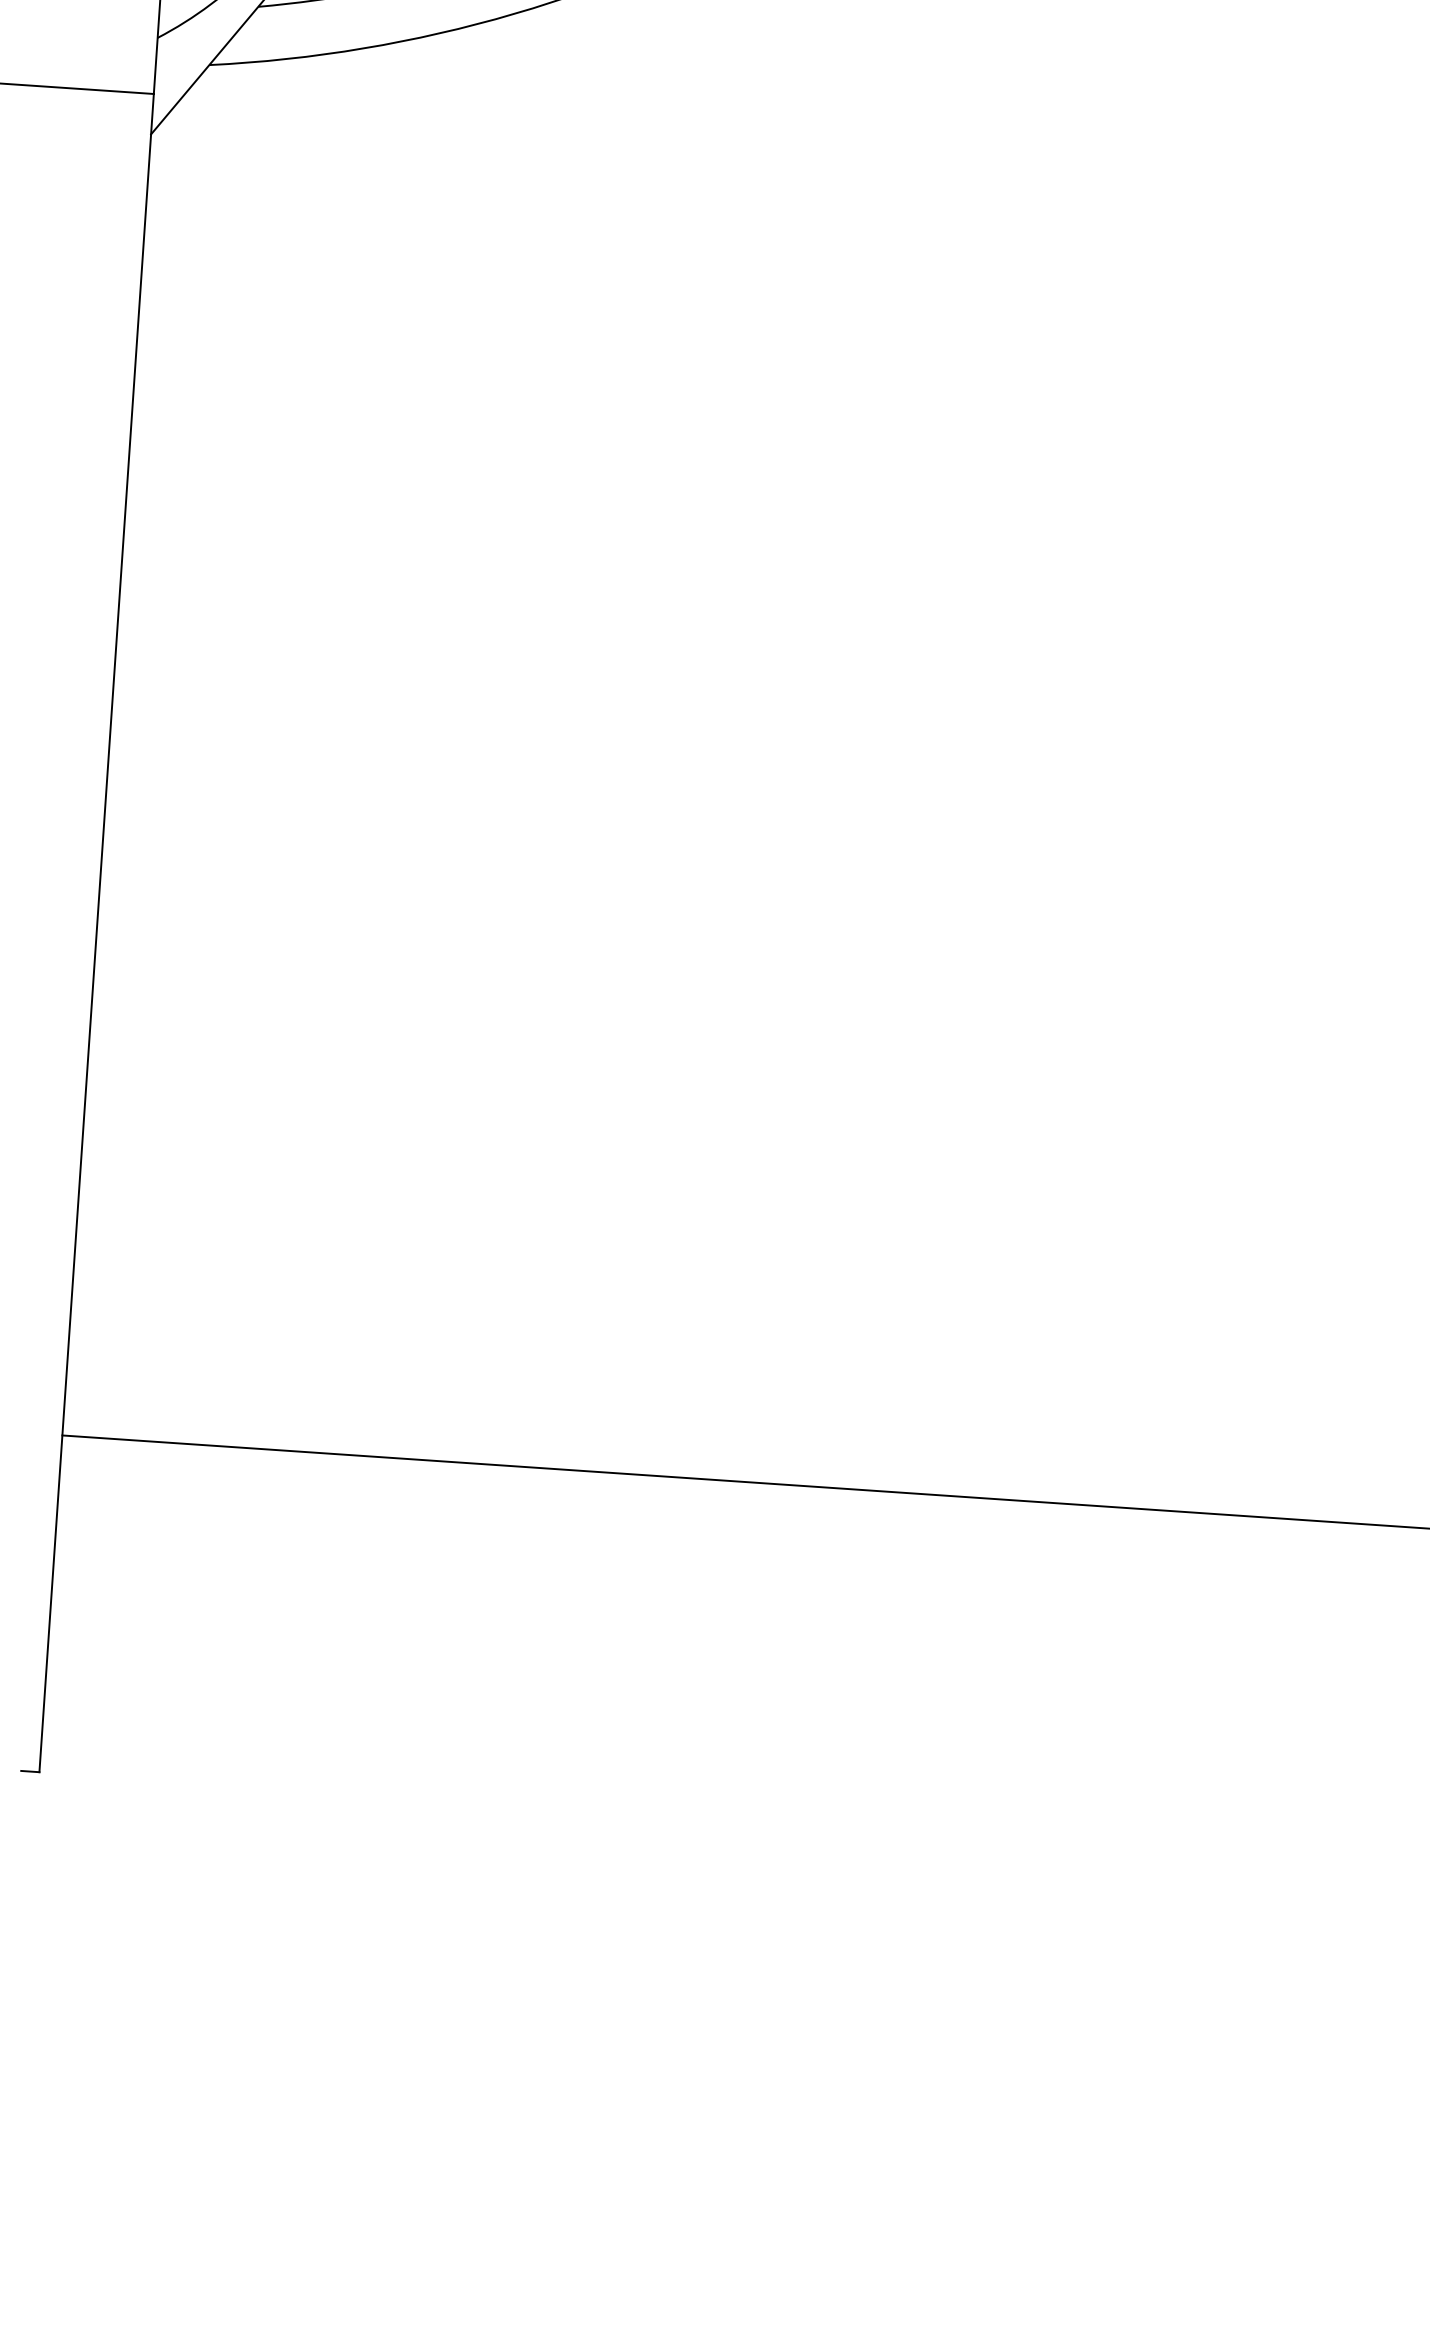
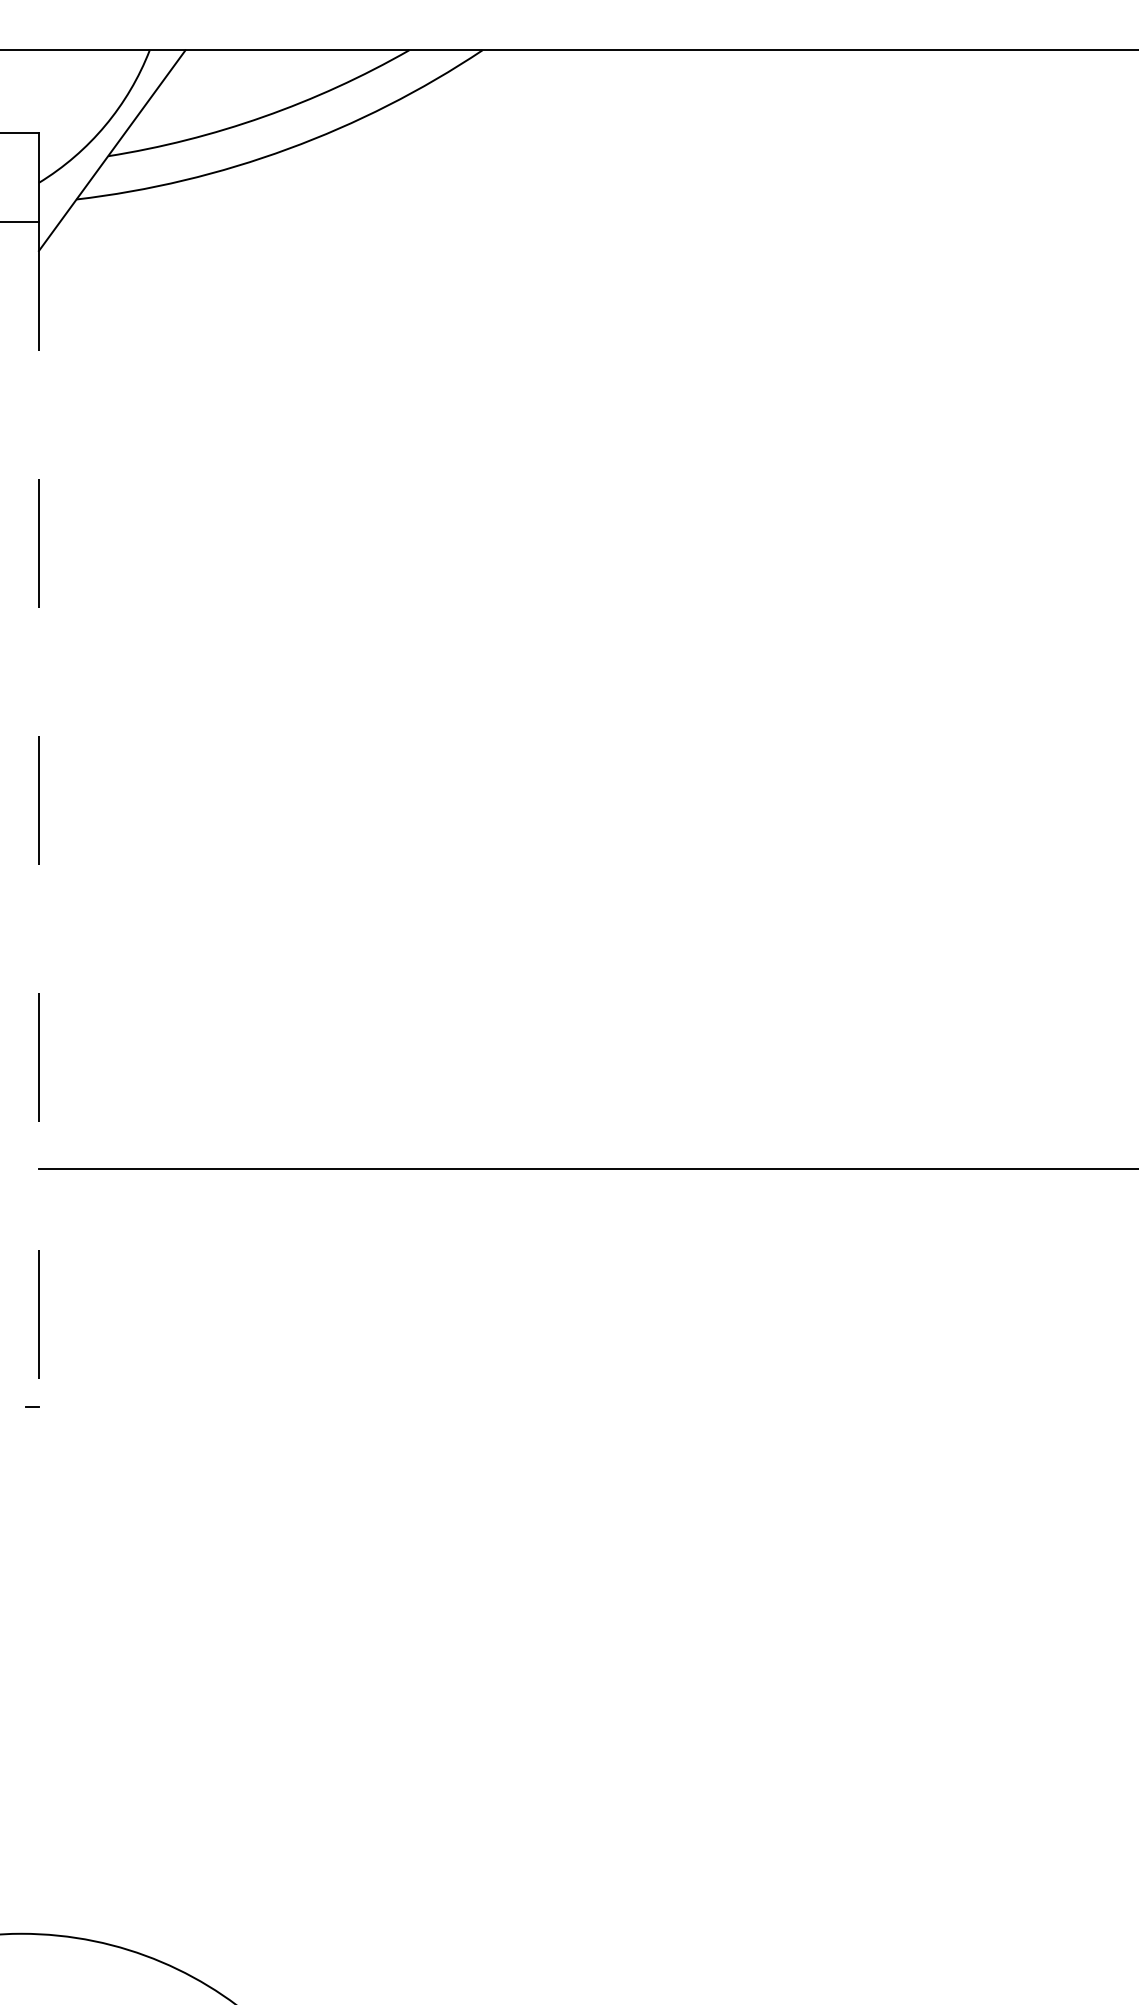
line: (95, 934) -> (38, 815), solid -> dashed

